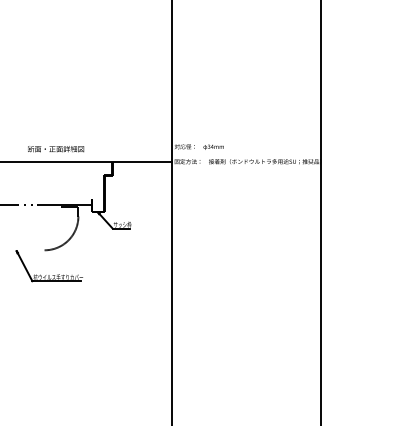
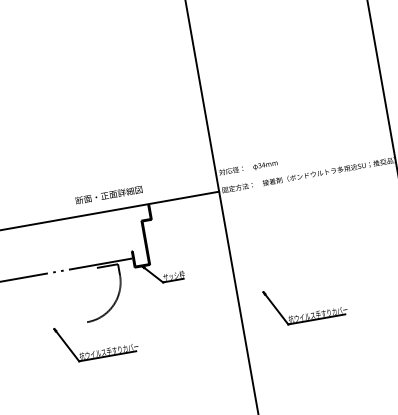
text: (56, 149) -> (109, 195), moved
part: (225, 275) -> (306, 314), added

